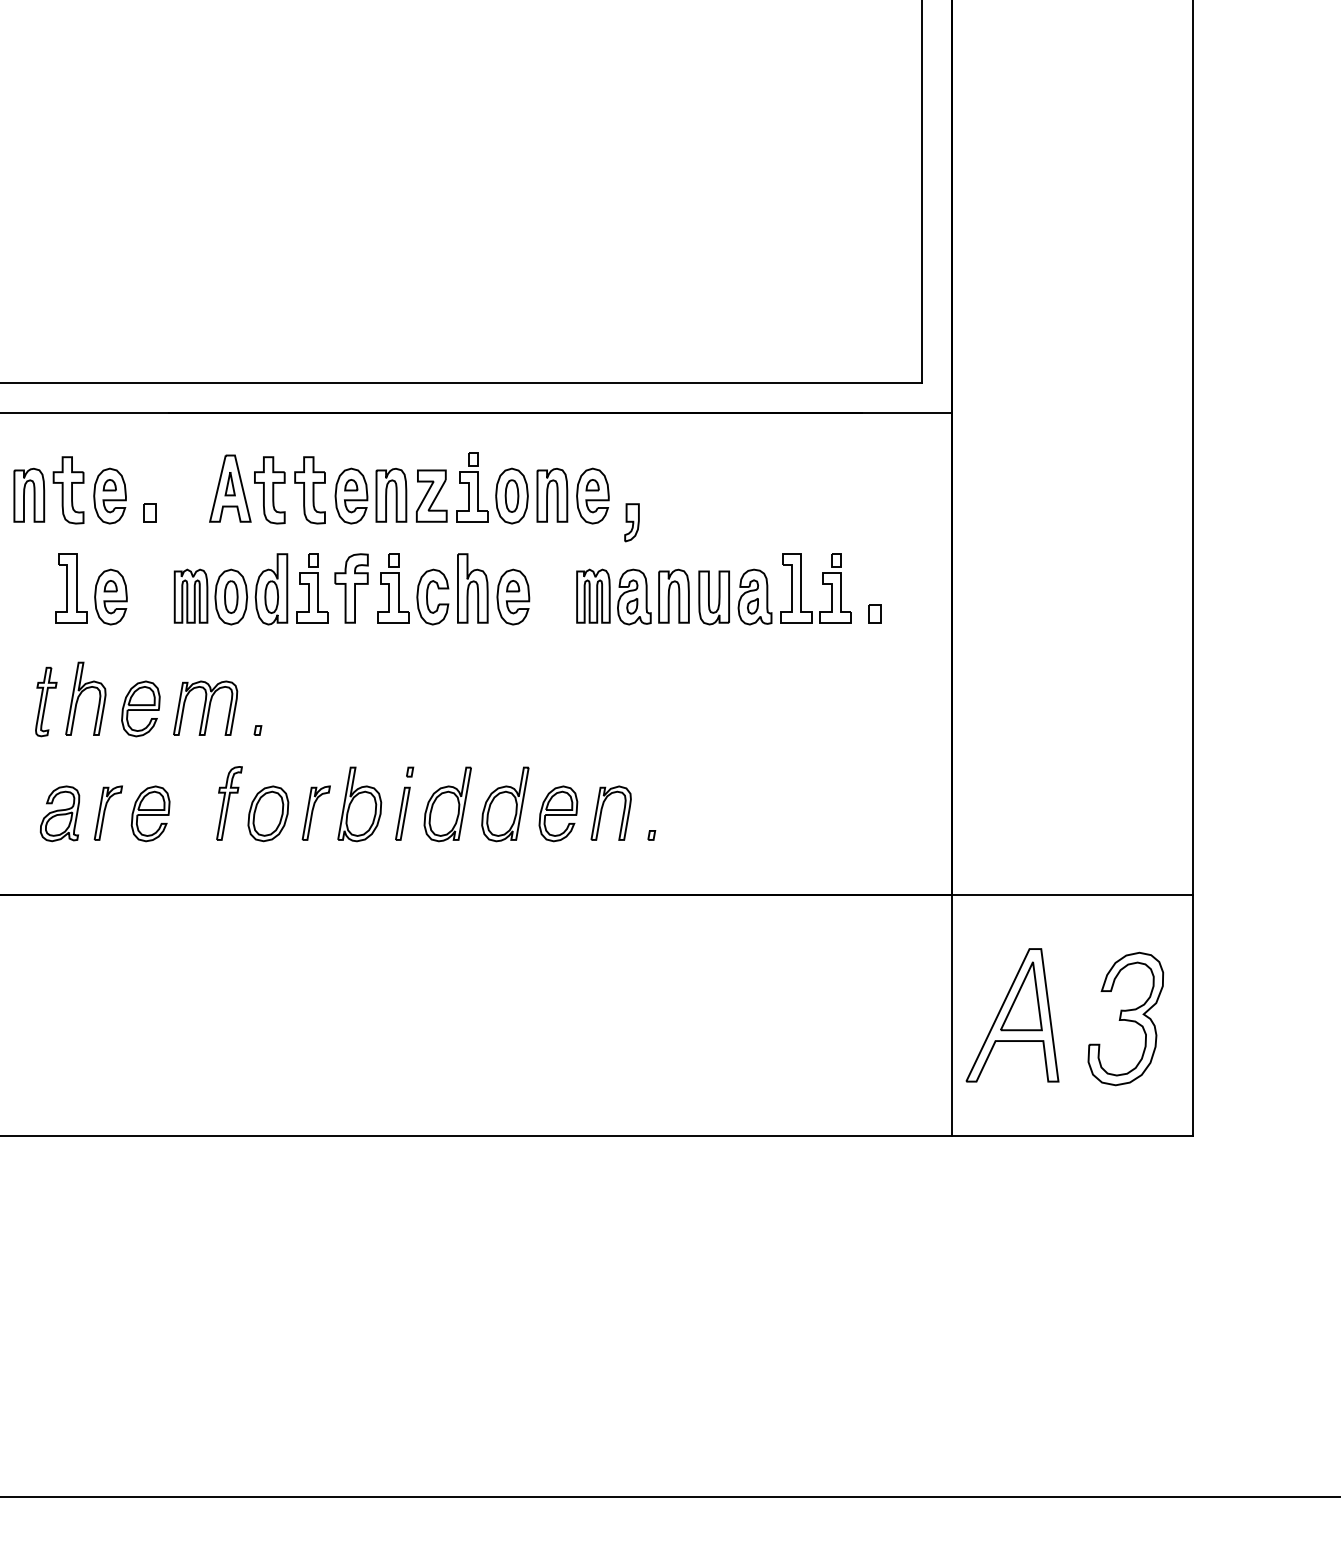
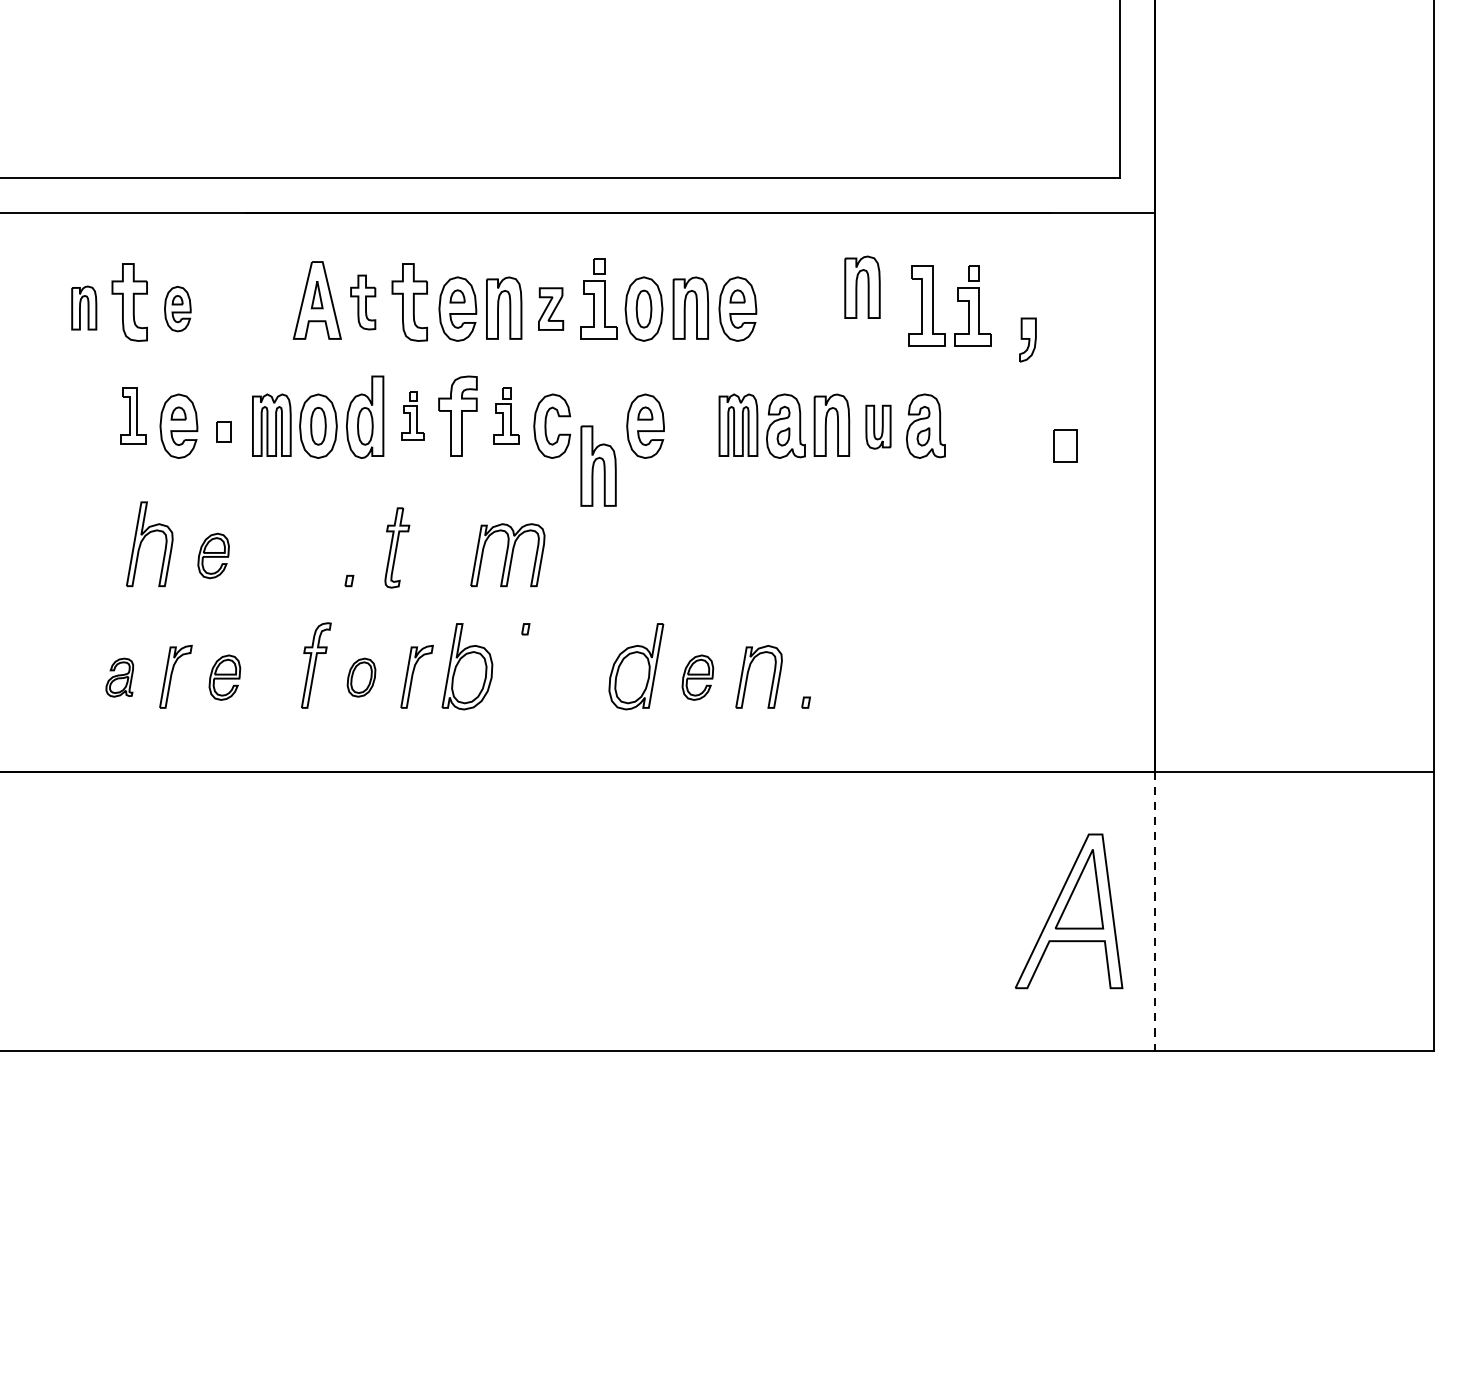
part: (700, 477) -> (862, 287), added
part: (269, 490) -> (362, 302), size x0.7
part: (29, 494) -> (84, 307), size x0.7
part: (109, 495) -> (177, 308), size x0.7
part: (431, 495) -> (550, 308), size x0.7
part: (149, 512) -> (223, 431), moved
part: (631, 522) -> (1027, 339), moved
part: (822, 584) -> (957, 301), moved
part: (71, 588) -> (133, 416), size x0.7
part: (312, 588) -> (412, 416), size x0.6
part: (393, 588) -> (506, 416), size x0.7
part: (472, 588) -> (598, 466), moved
part: (713, 597) -> (877, 426), size x0.7
part: (874, 613) -> (1064, 445), size x1.6
part: (46, 701) -> (397, 547), moved
part: (205, 707) -> (507, 554), moved
part: (140, 708) -> (213, 555), size x0.7
part: (447, 804) -> (569, 666), removed
part: (59, 813) -> (119, 677), size x0.6
part: (150, 813) -> (224, 677), size x0.7
part: (268, 813) -> (361, 677), size x0.6
part: (402, 813) -> (517, 677), removed
part: (558, 813) -> (697, 677), size x0.7
line: (952, 1015) -> (1154, 911), solid -> dashed
part: (1012, 1015) -> (1069, 911), moved
part: (1125, 1018) -> (1355, 914), removed

